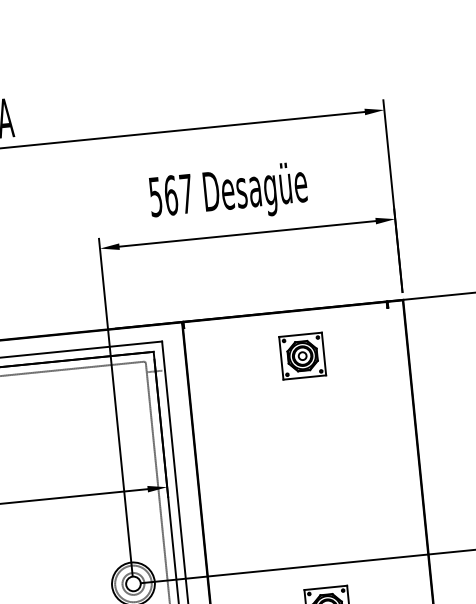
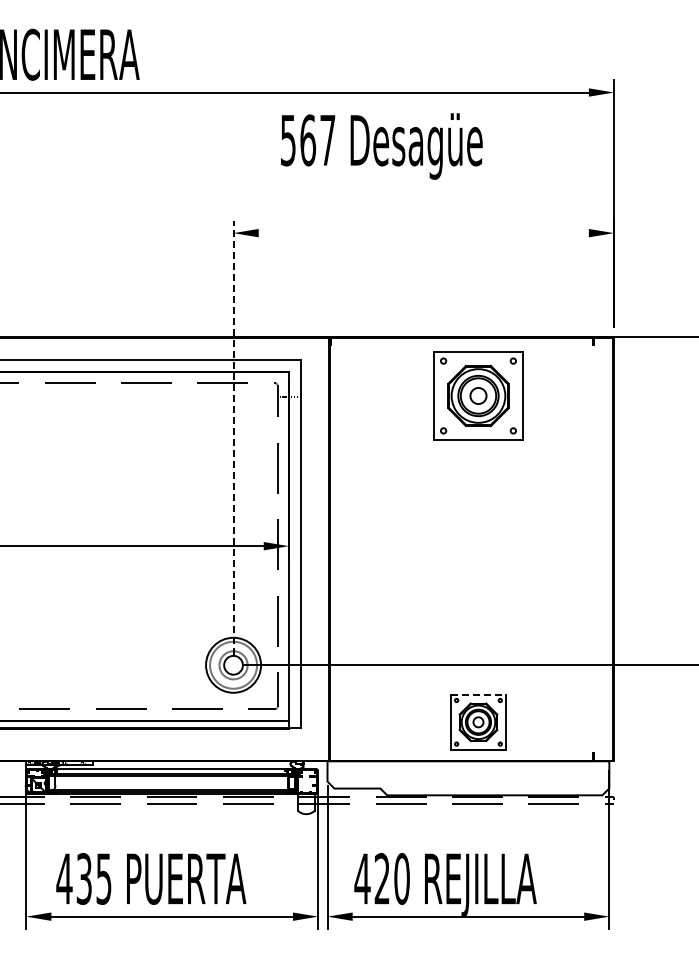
text: (228, 194) -> (381, 146), moved
line: (247, 234) -> (423, 233), removed
part: (302, 356) -> (478, 396), size x1.6
line: (115, 407) -> (233, 437), solid -> dashed
line: (325, 587) -> (478, 694), solid -> dashed

